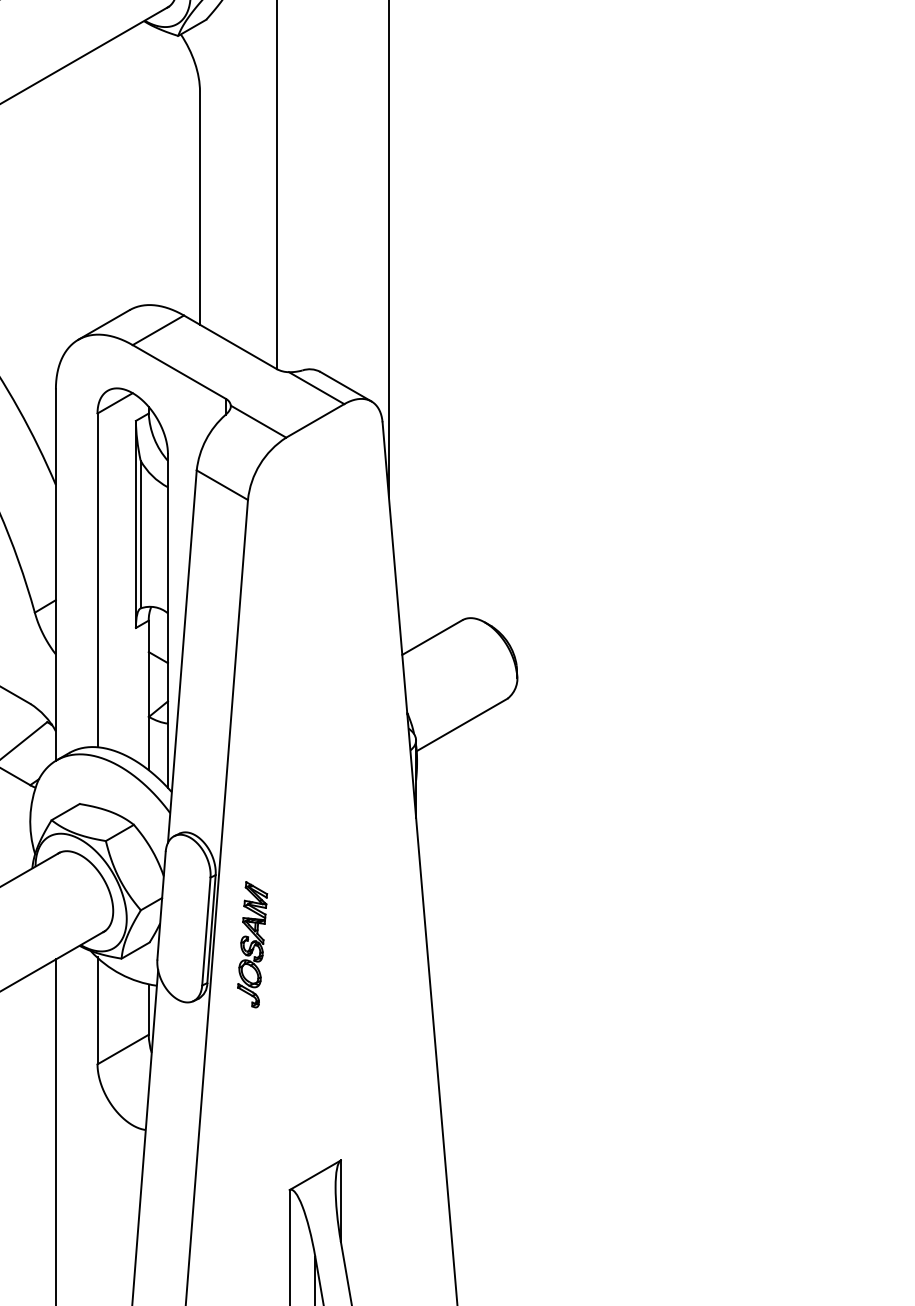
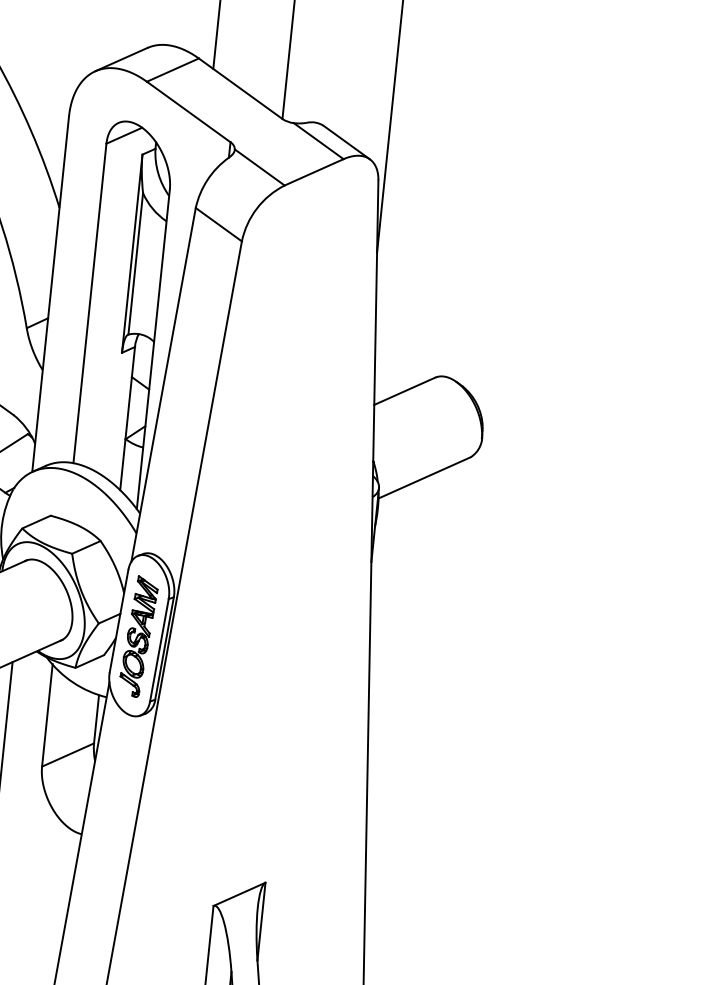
part: (252, 944) -> (138, 636), moved

